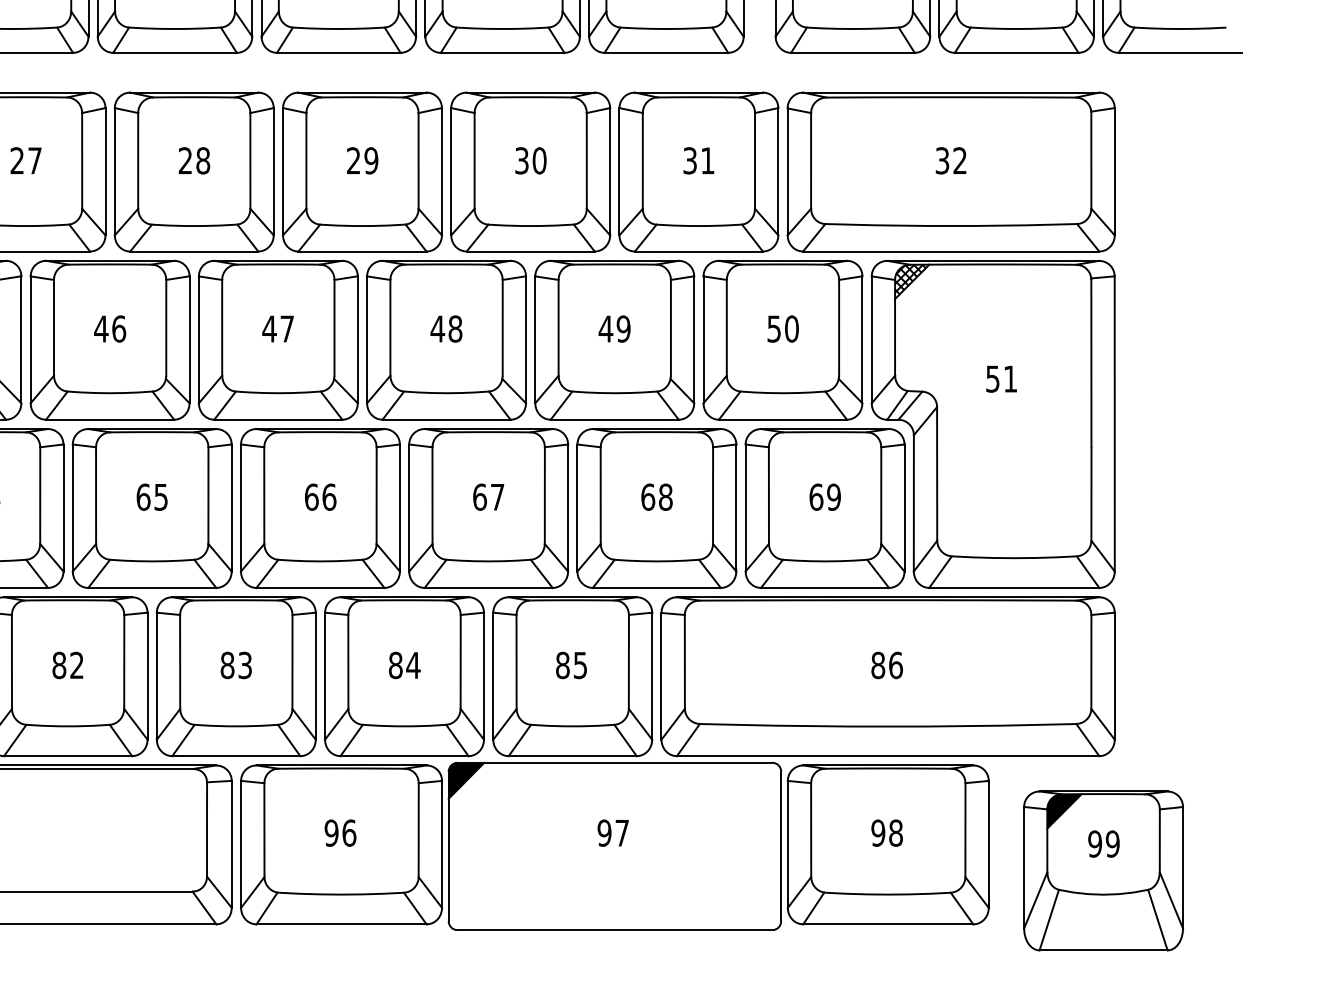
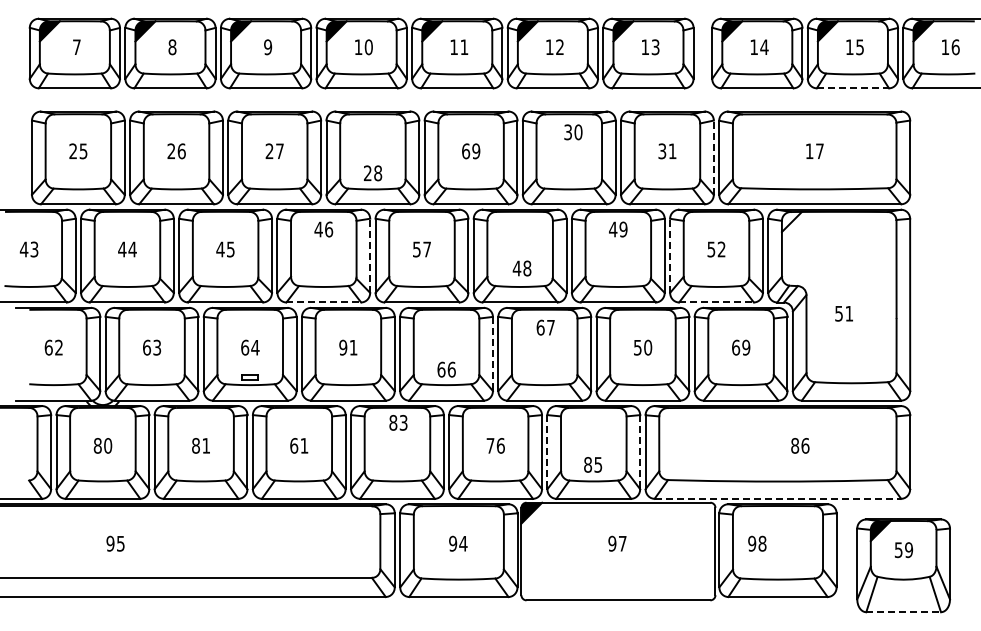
line: (1017, 53) -> (853, 88), solid -> dashed
text: (195, 161) -> (373, 173), moved
text: (354, 161) -> (466, 151), 29 -> 69
text: (531, 161) -> (573, 132), moved
text: (950, 161) -> (814, 151), 32 -> 17
line: (777, 171) -> (713, 157), solid -> dashed
hatch: (909, 281) -> (790, 221), removed
text: (109, 328) -> (323, 229), moved
text: (268, 328) -> (416, 249), 47 -> 57
text: (445, 328) -> (521, 268), moved
text: (615, 328) -> (618, 229), moved
text: (791, 328) -> (721, 249), 50 -> 52
line: (190, 339) -> (370, 255), solid -> dashed
line: (704, 339) -> (670, 255), solid -> dashed
text: (1000, 378) -> (843, 313), moved
line: (111, 419) -> (324, 302), solid -> dashed
line: (784, 419) -> (717, 302), solid -> dashed
text: (152, 496) -> (348, 347), 65 -> 91
text: (320, 496) -> (446, 369), moved
text: (488, 496) -> (545, 327), moved
text: (656, 496) -> (642, 347), 68 -> 50
line: (399, 505) -> (492, 352), solid -> dashed
text: (68, 664) -> (299, 445), 82 -> 61
text: (236, 664) -> (398, 422), moved
text: (404, 664) -> (495, 445), 84 -> 76
text: (572, 664) -> (593, 464), moved
text: (887, 664) -> (800, 445), moved
line: (493, 675) -> (547, 451), solid -> dashed
line: (652, 675) -> (640, 451), solid -> dashed
line: (889, 755) -> (778, 498), solid -> dashed
text: (349, 832) -> (463, 543), 96 -> 94
text: (887, 832) -> (757, 543), moved
text: (1094, 842) -> (898, 549), 99 -> 59
line: (1105, 950) -> (904, 612), solid -> dashed

